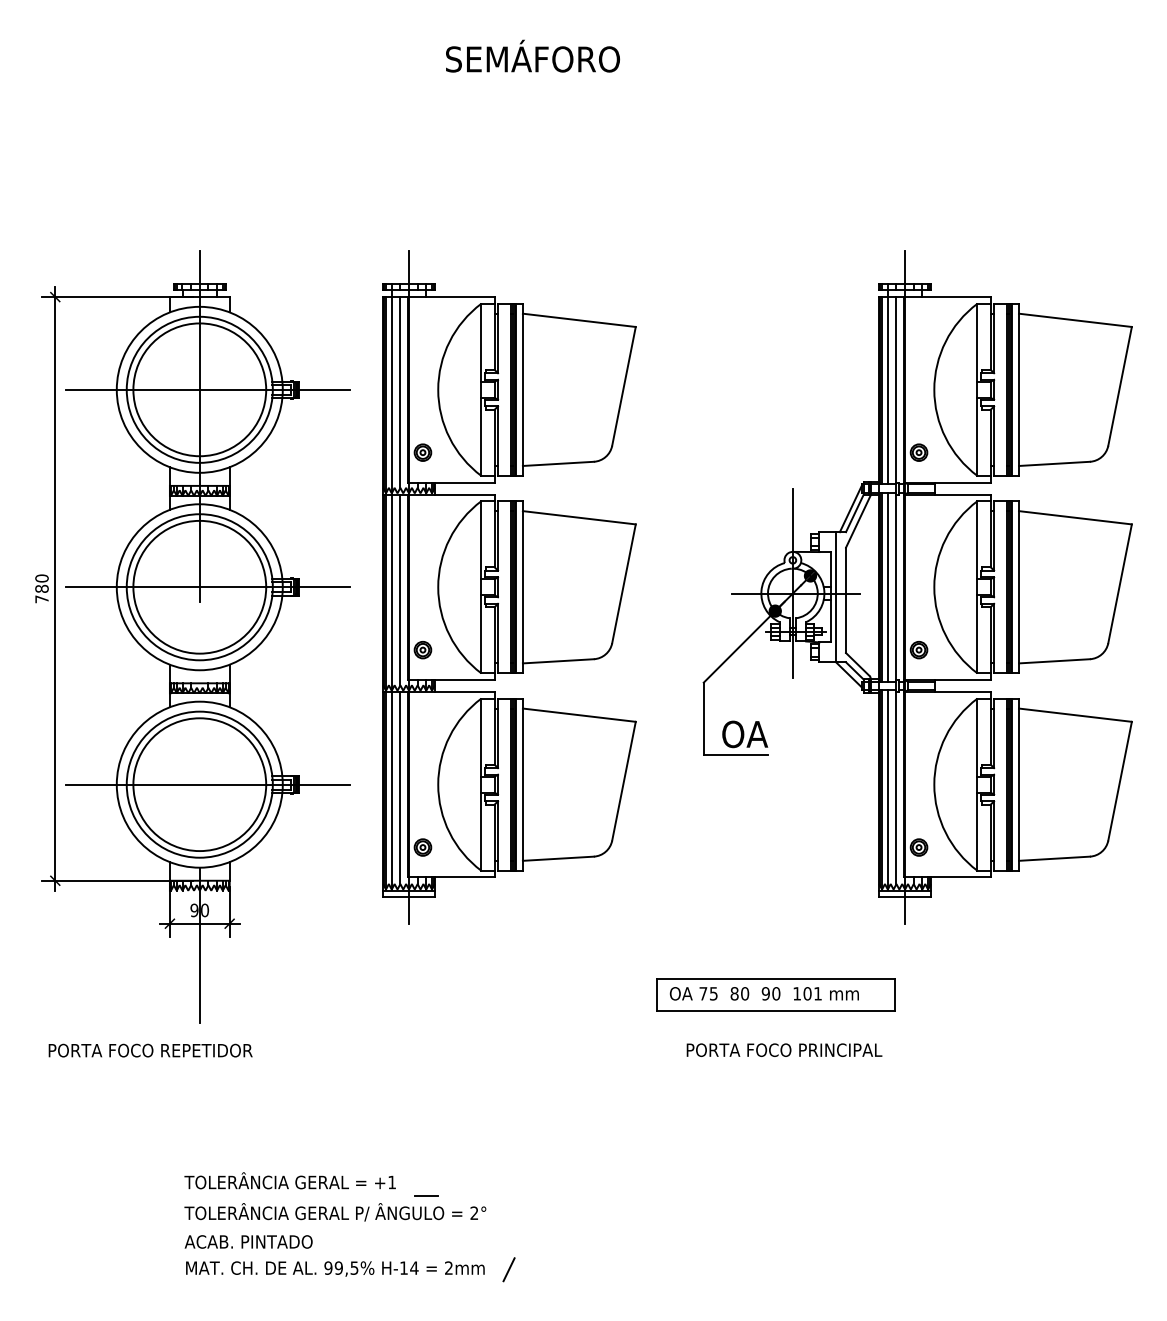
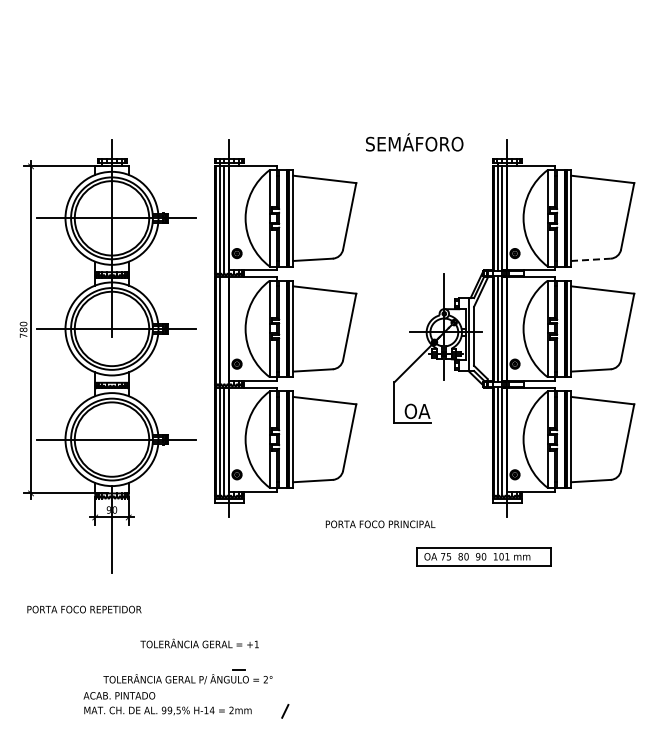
text: (532, 56) -> (414, 142), moved
line: (1053, 463) -> (590, 259), solid -> dashed
line: (400, 590) -> (224, 330), removed
part: (775, 993) -> (483, 556), moved
text: (150, 1050) -> (84, 609), moved
text: (784, 1050) -> (380, 524), moved
text: (289, 1180) -> (199, 643), moved
text: (334, 1255) -> (167, 703), moved

